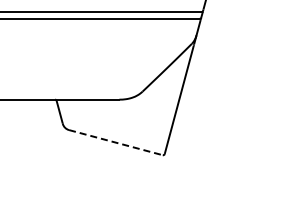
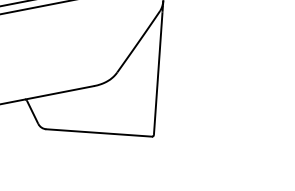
line: (116, 142) -> (99, 132), dashed -> solid

